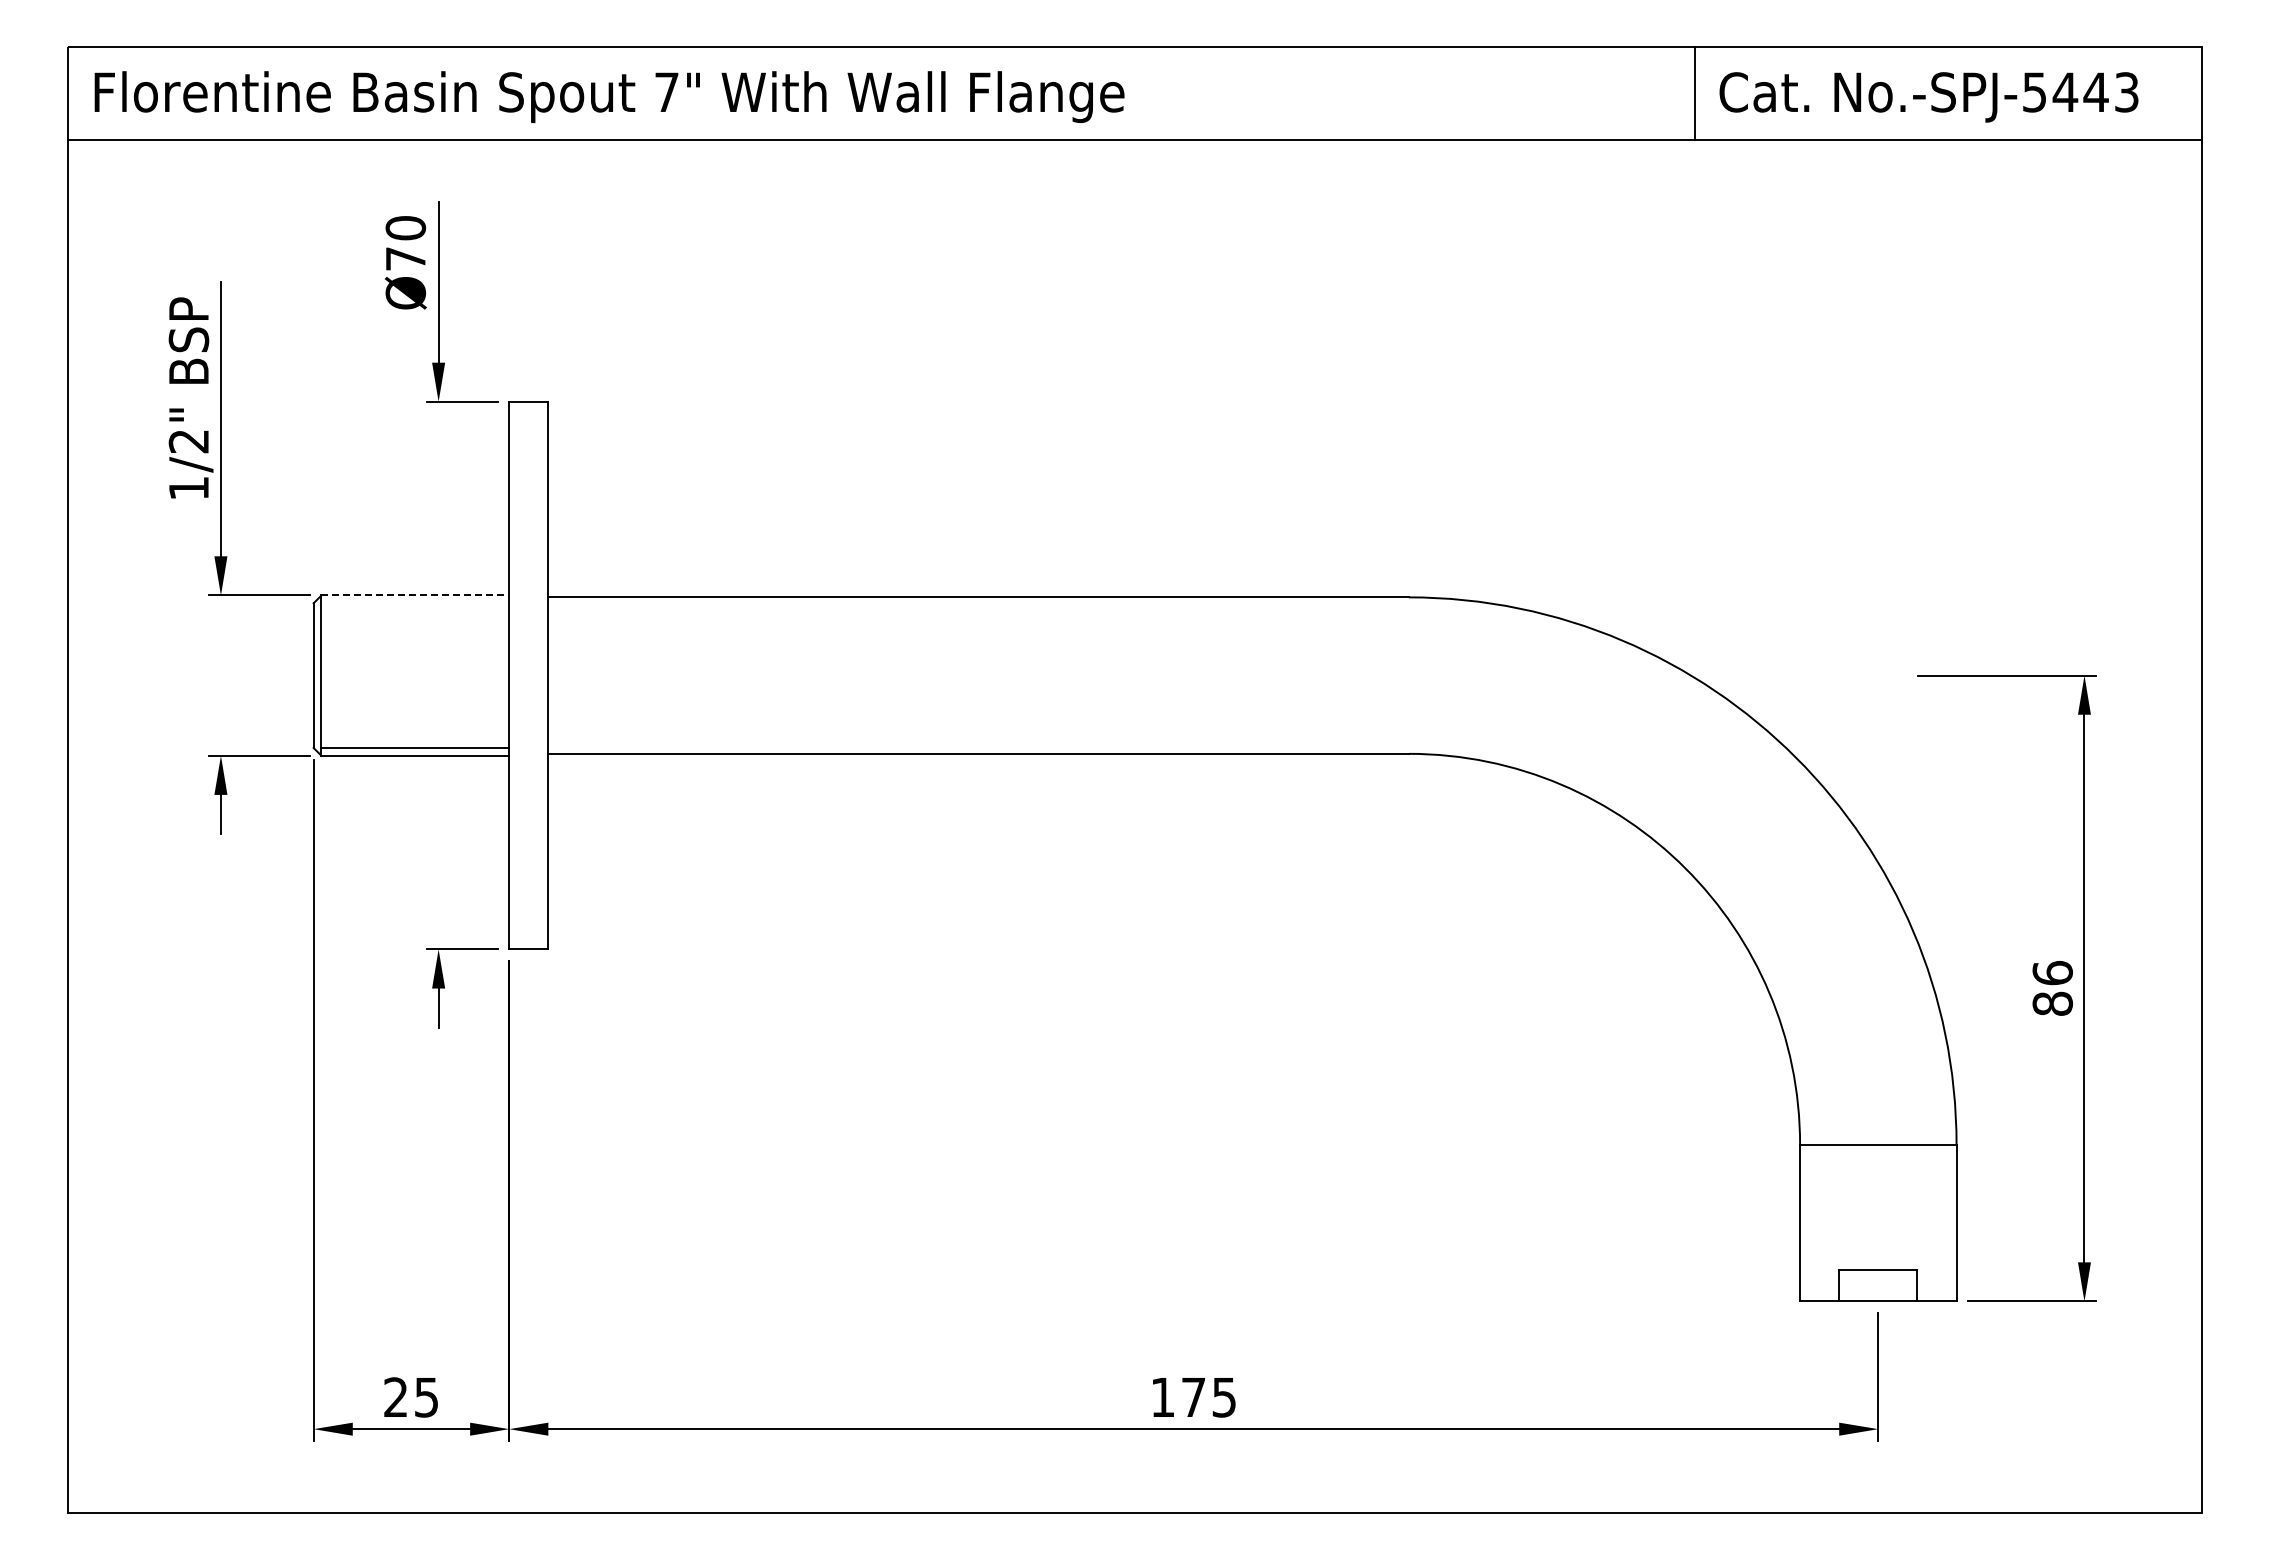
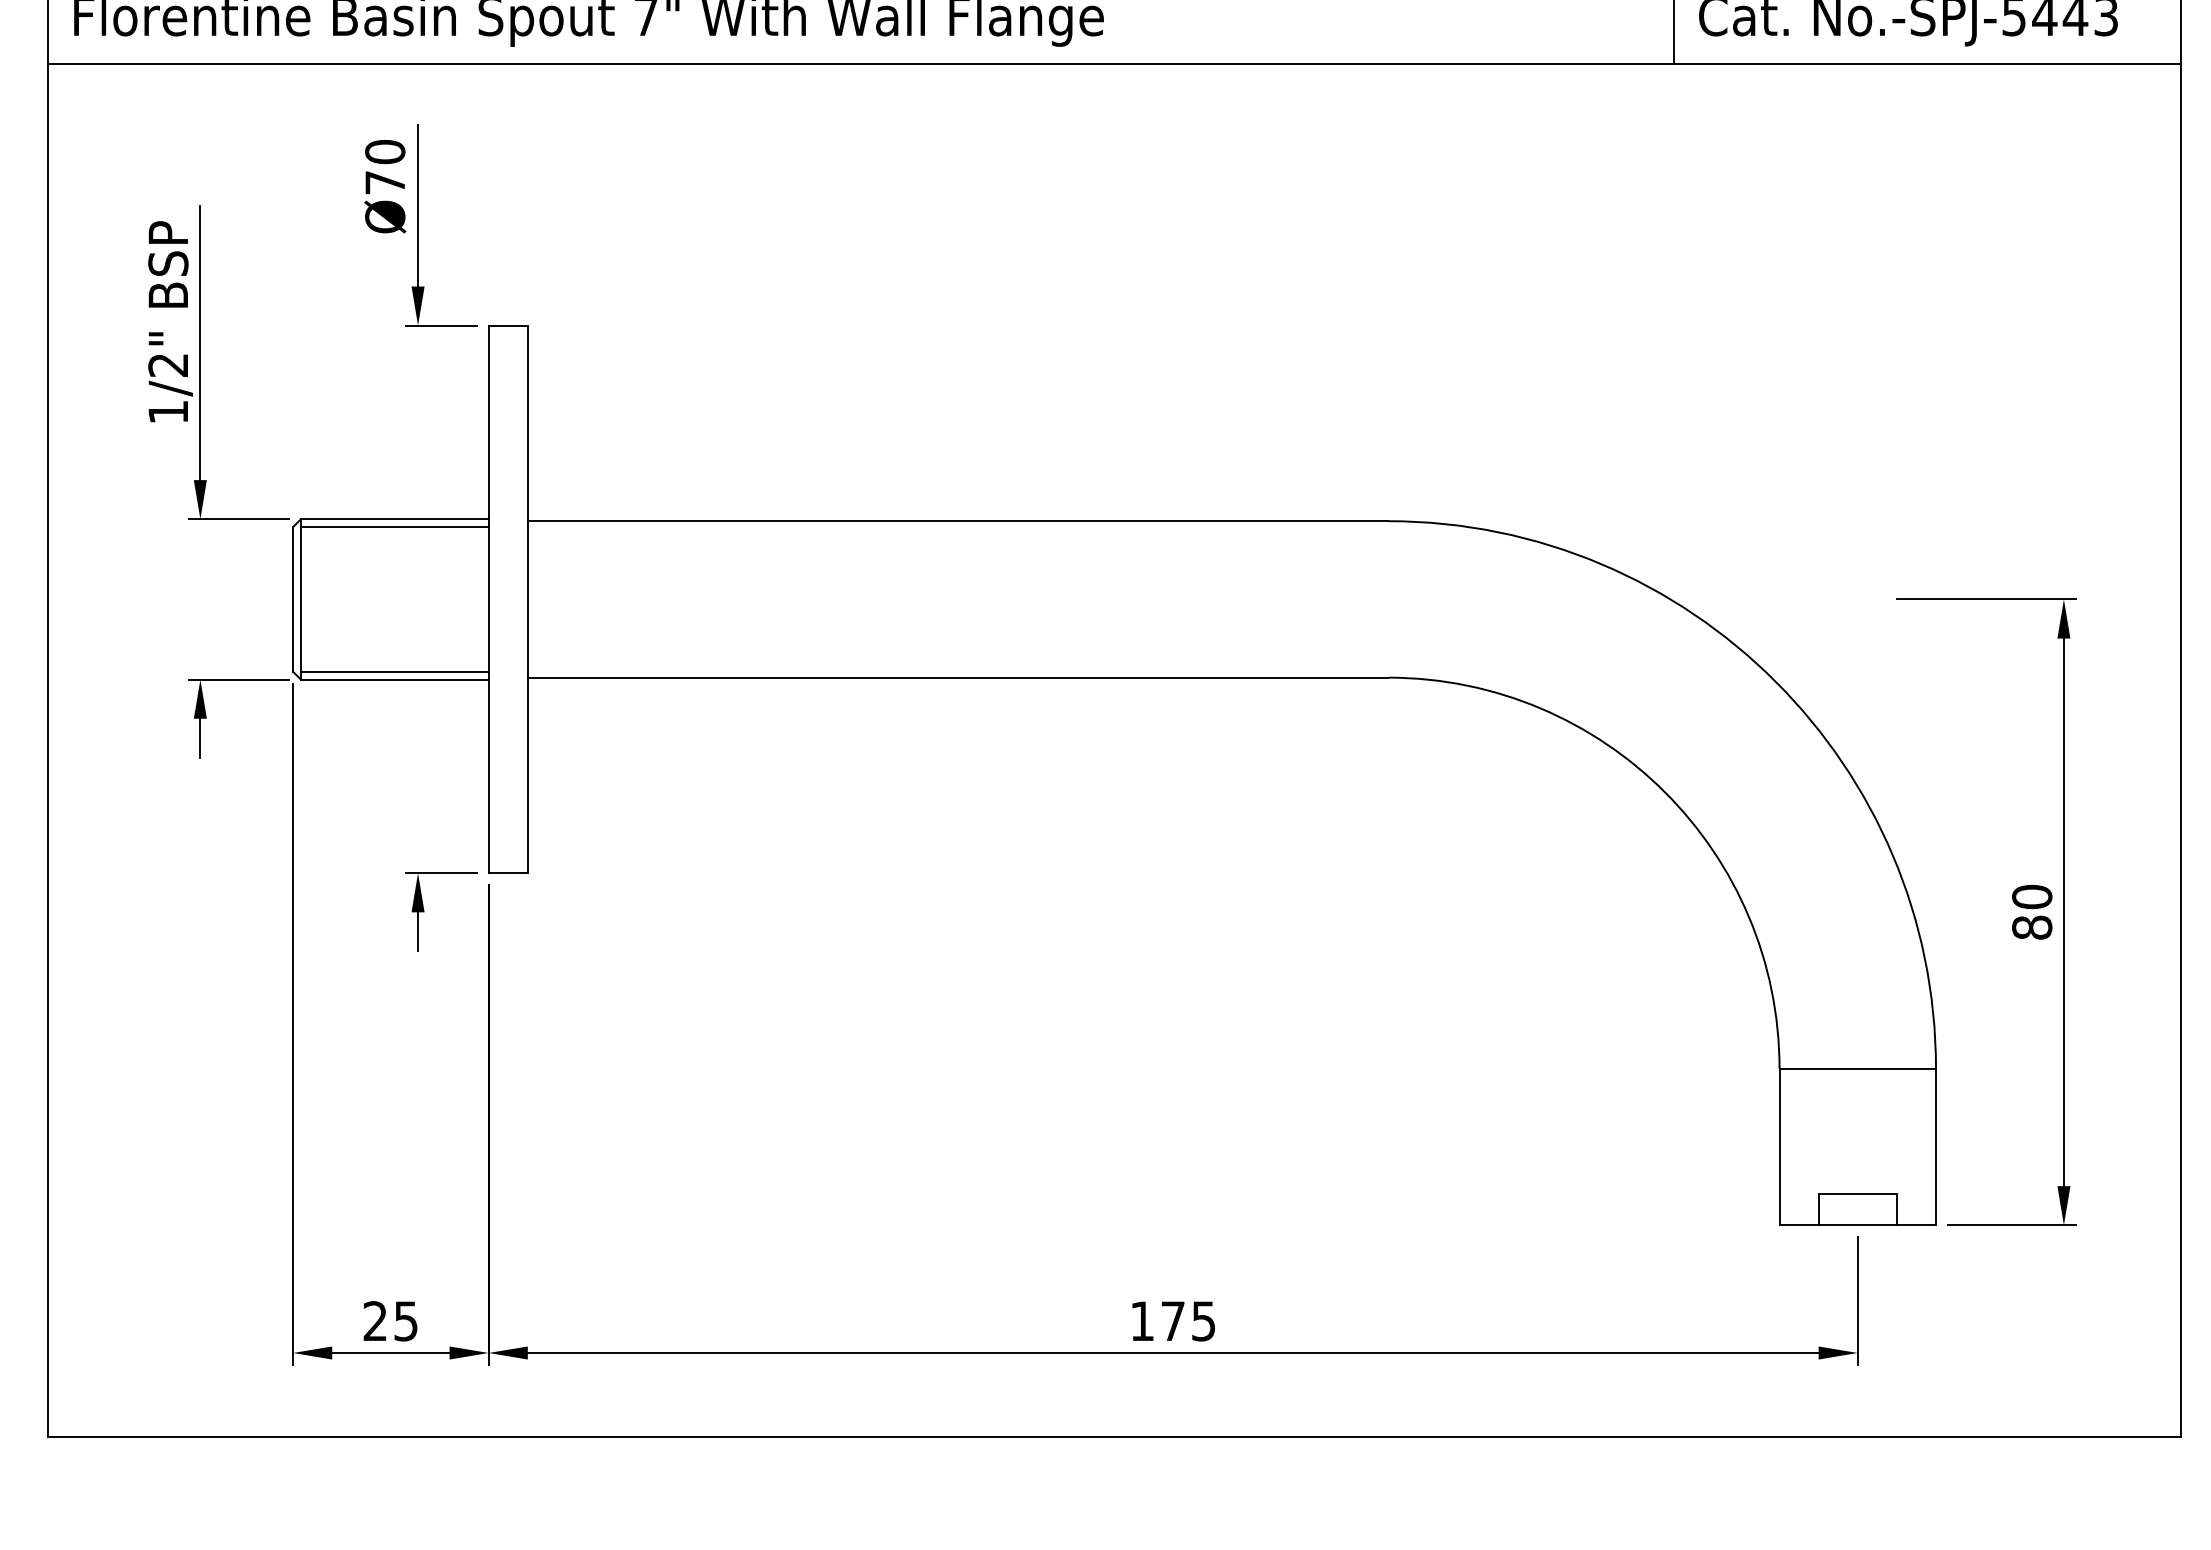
line: (415, 595) -> (394, 519), dashed -> solid
line: (415, 603) -> (394, 527), added
text: (2052, 972) -> (2031, 896), 86 -> 80

